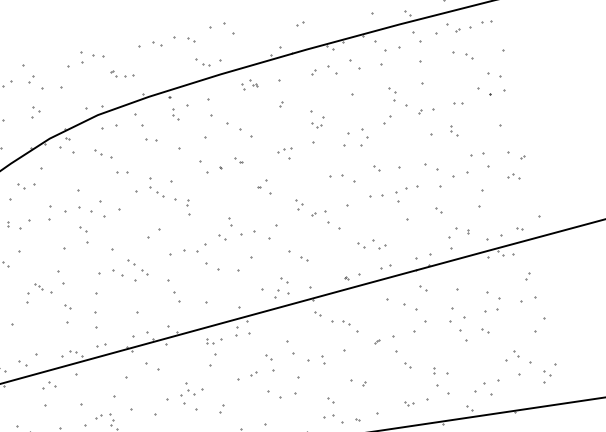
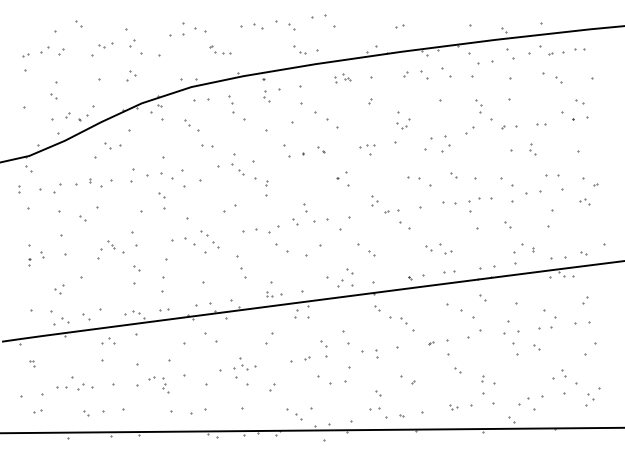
part: (494, 75) -> (579, 101), size x0.62
part: (140, 127) -> (231, 104), size x0.62
part: (215, 340) -> (274, 294), moved

